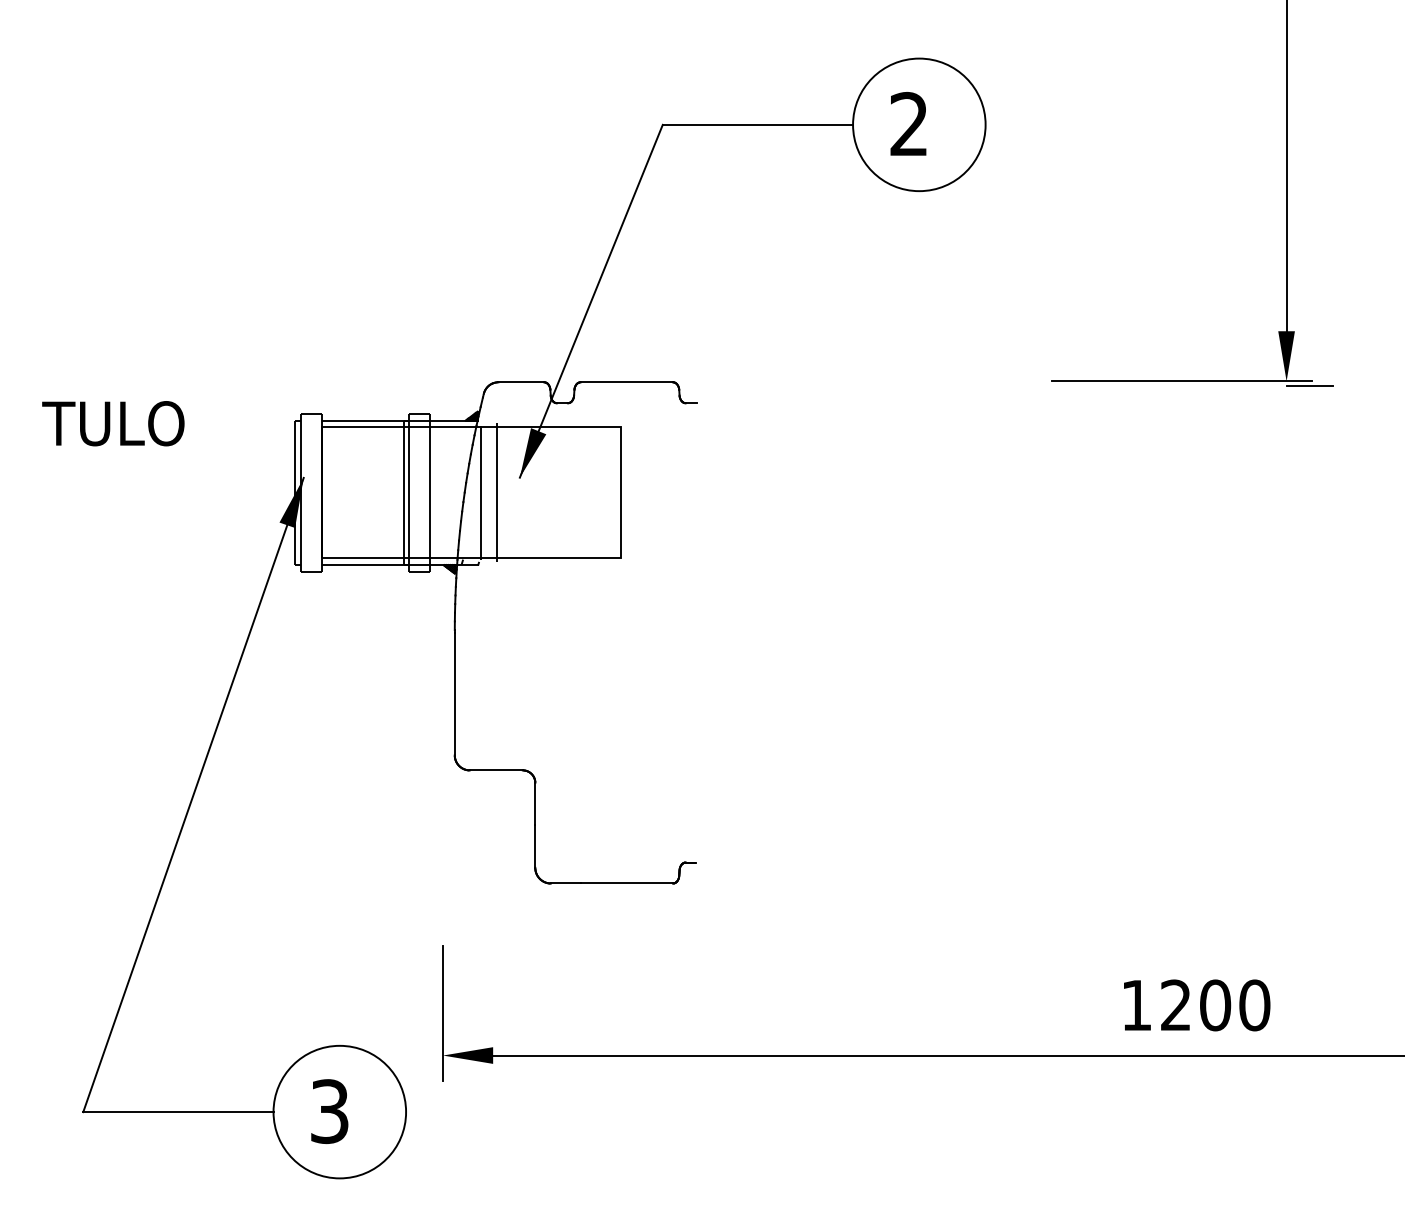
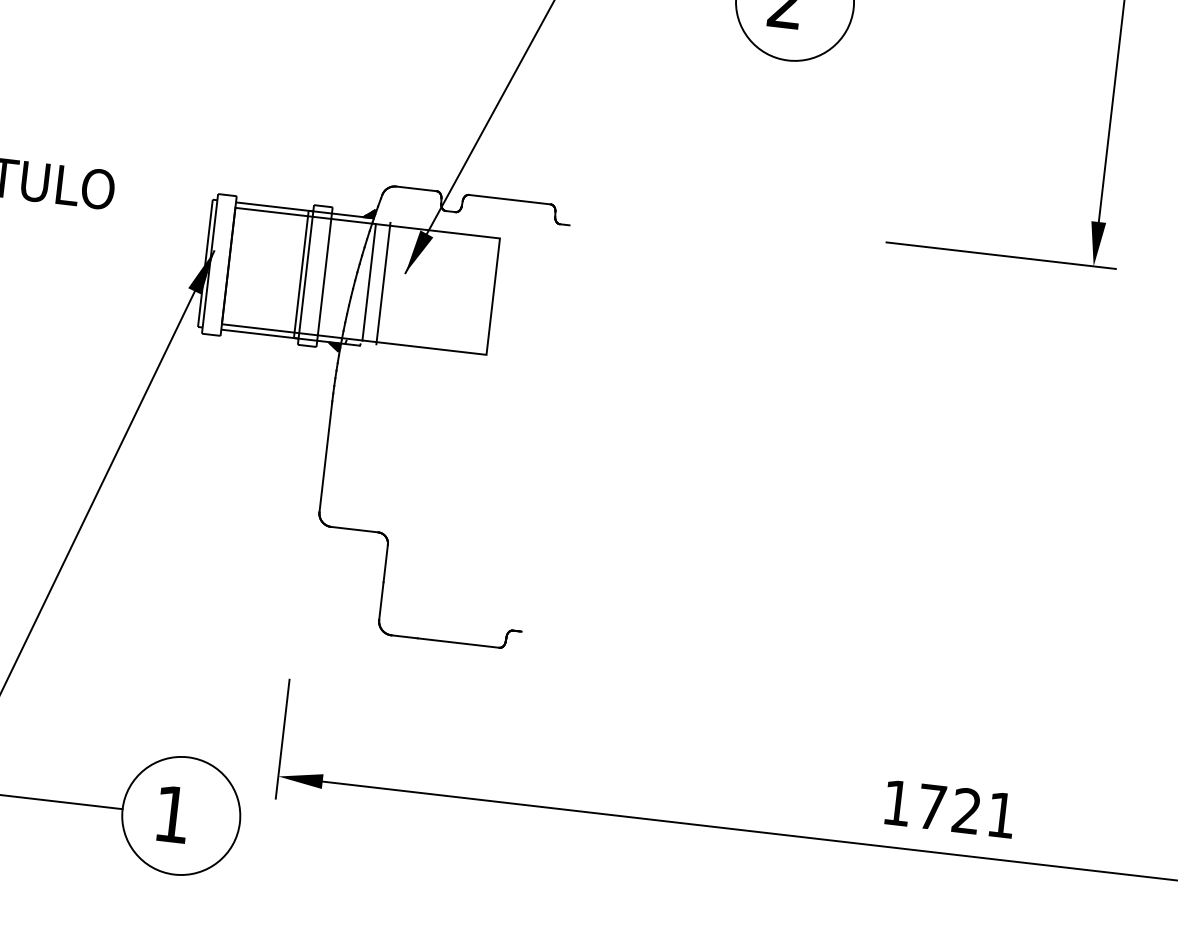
line: (1310, 385) -> (1114, 272), removed
text: (1215, 1005) -> (966, 811), 1200 -> 1721
text: (329, 1111) -> (172, 814), 3 -> 1

